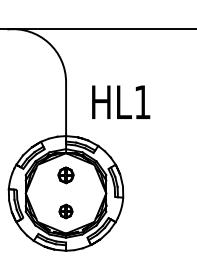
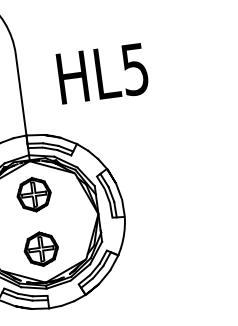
text: (142, 102) -> (134, 69), HL1 -> HL5
part: (65, 175) -> (33, 195), size x1.43
part: (65, 211) -> (40, 249), size x1.67

